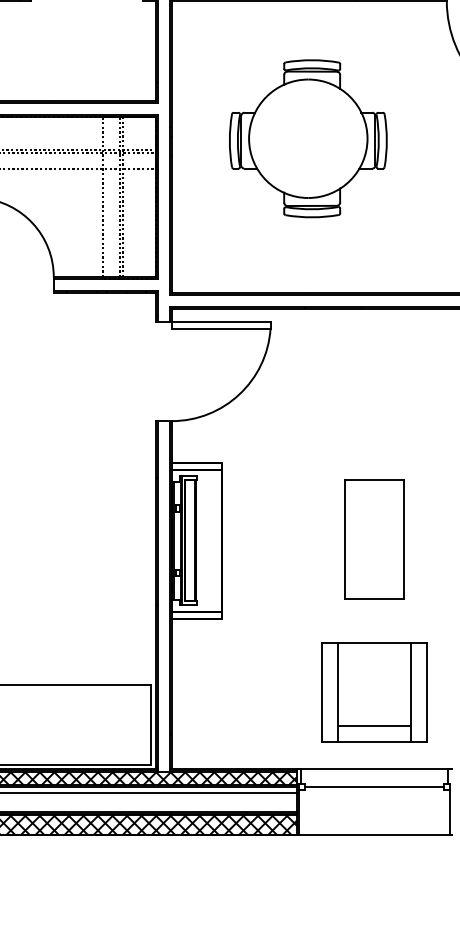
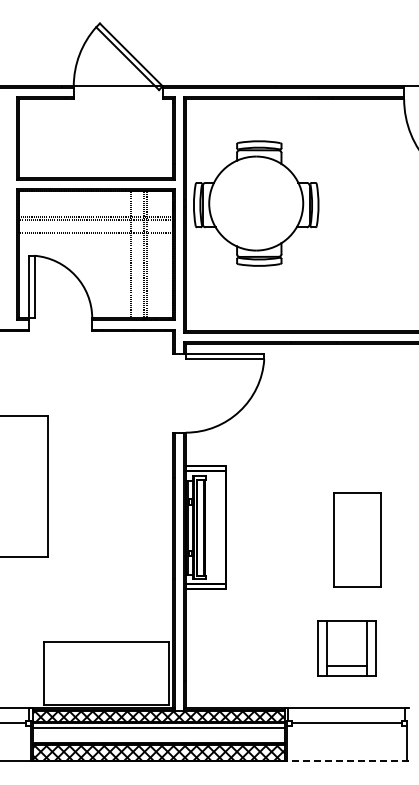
part: (308, 138) -> (256, 203), moved
part: (374, 539) -> (357, 539), moved
part: (374, 691) -> (346, 647), size x0.7
line: (374, 835) -> (346, 761), solid -> dashed

